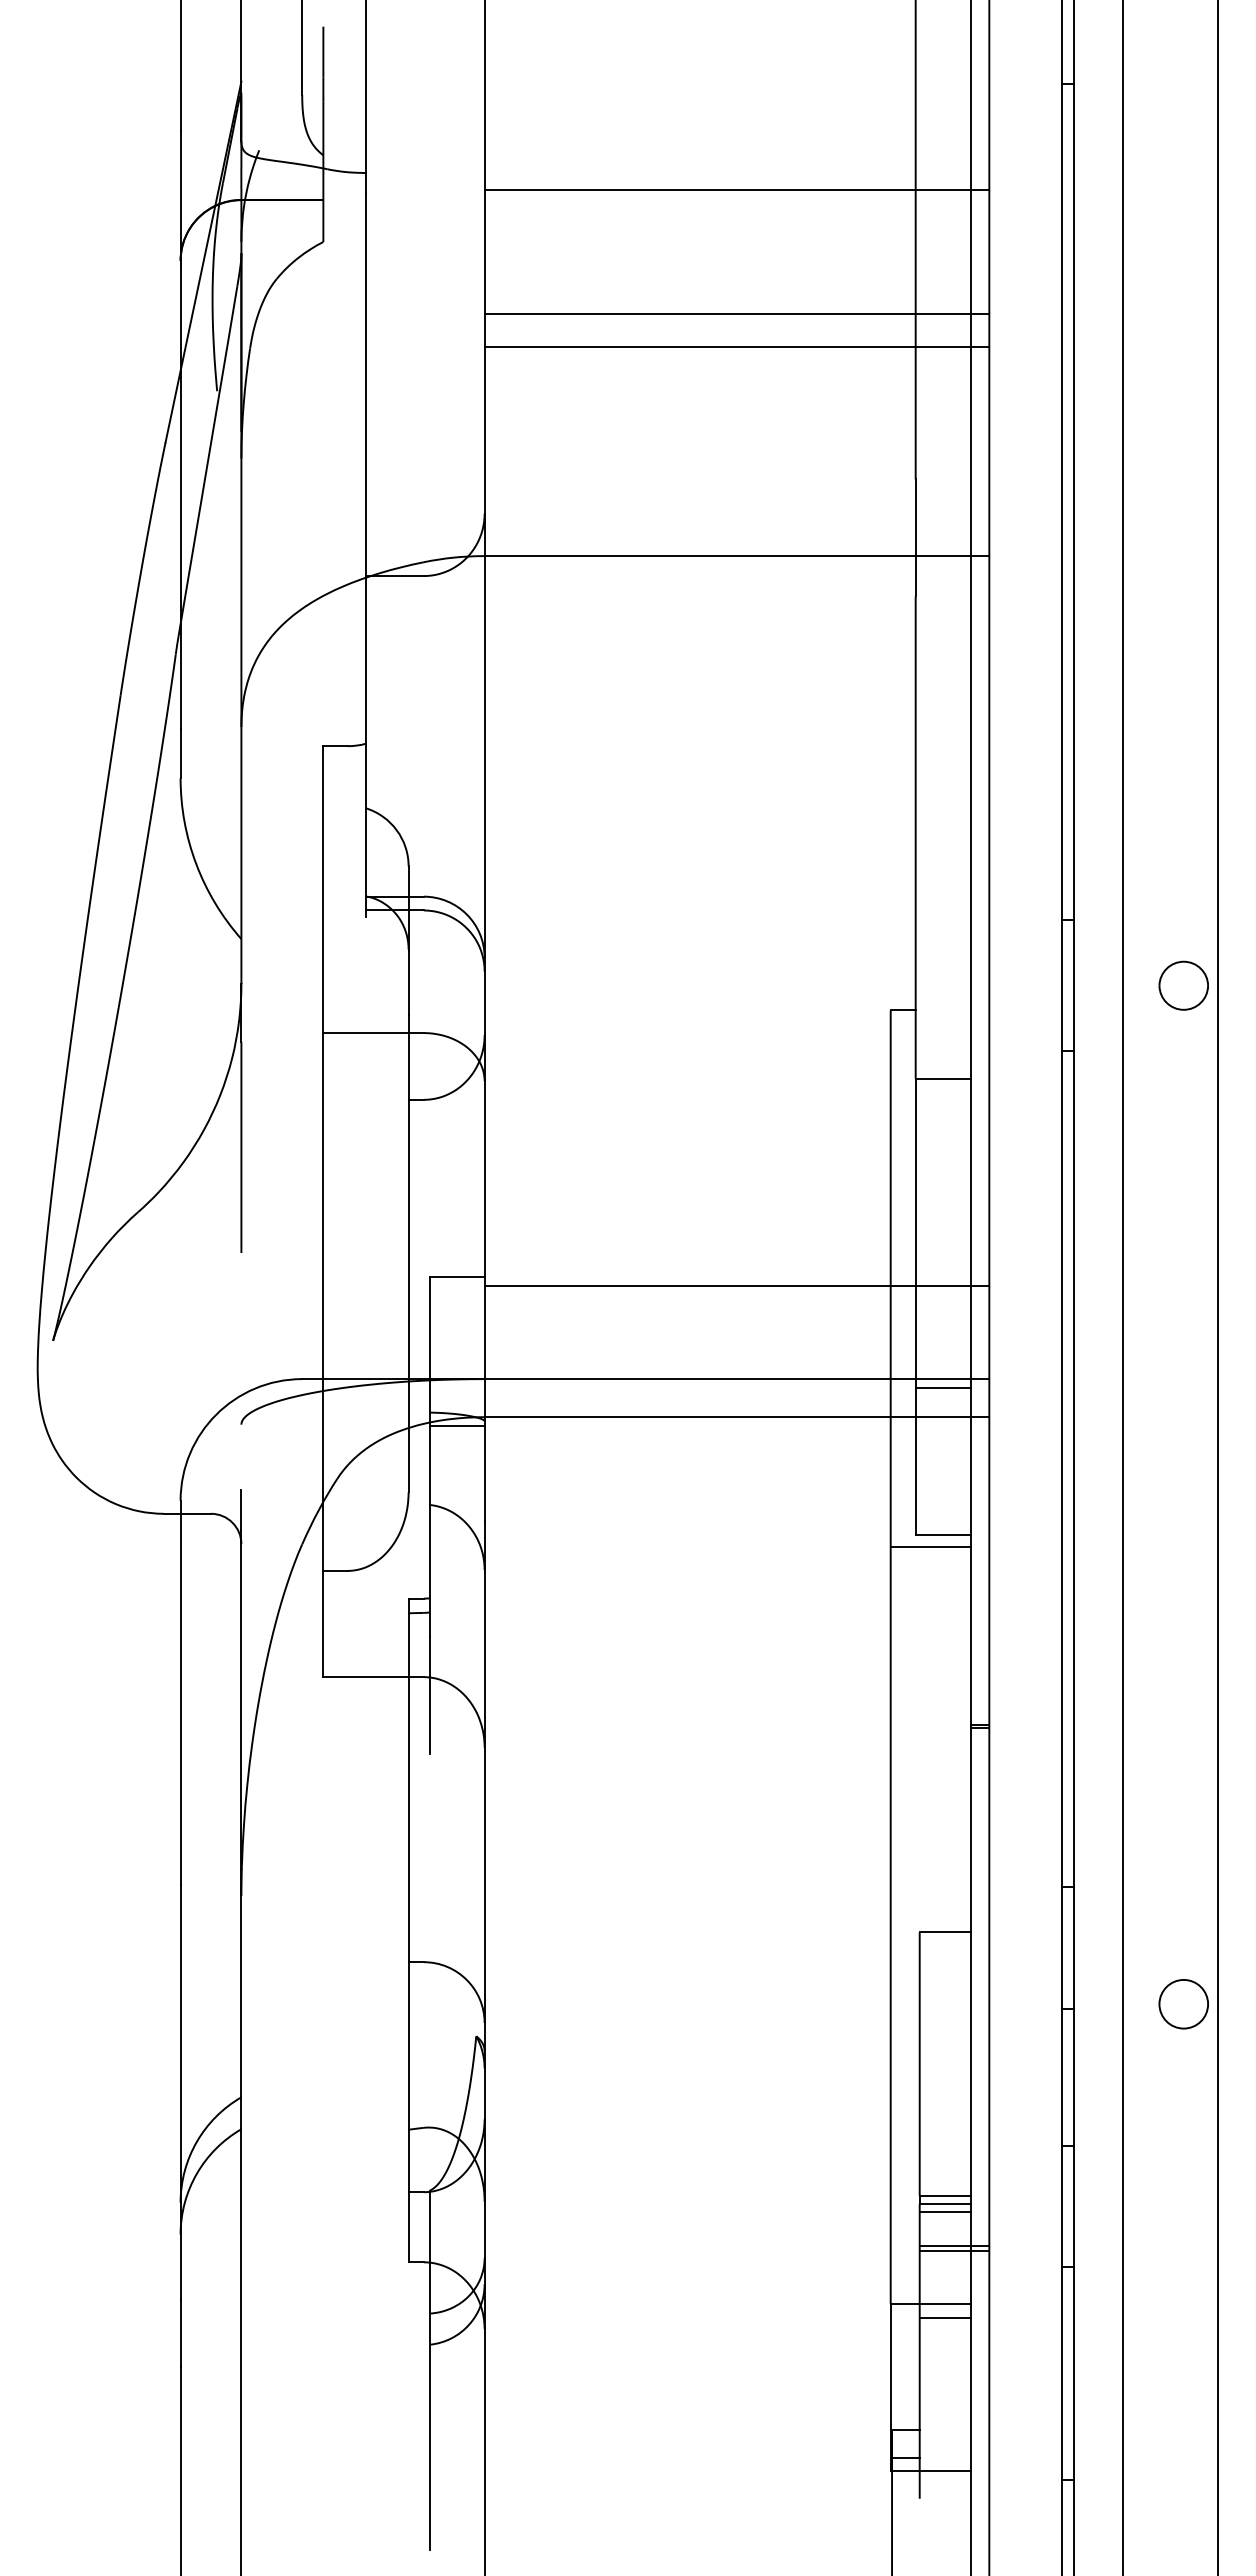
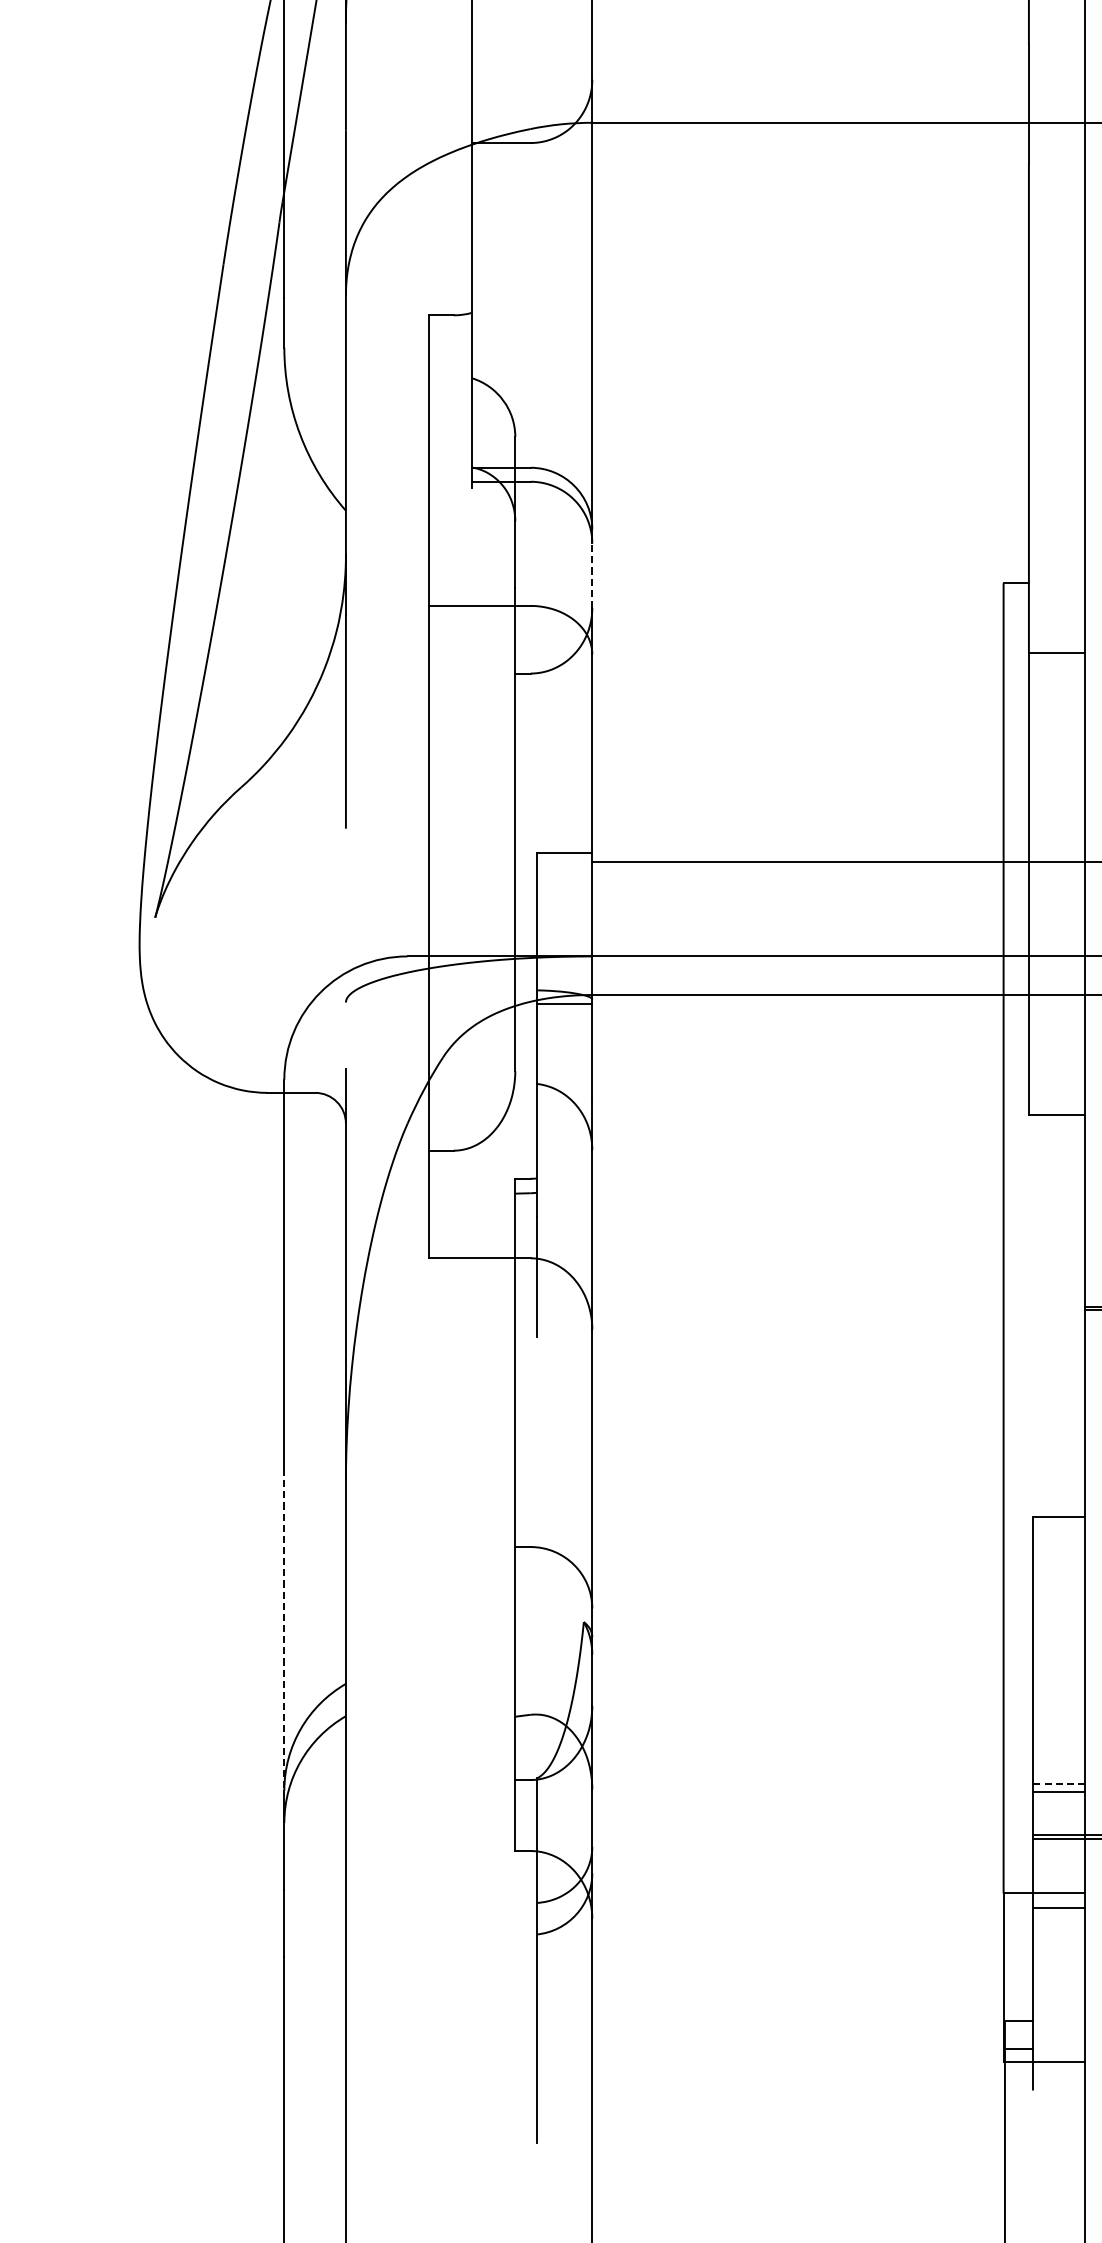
line: (484, 1003) -> (592, 575), solid -> dashed
line: (943, 1387) -> (1057, 964), removed
line: (930, 1546) -> (1043, 1125), removed
line: (180, 2043) -> (284, 1629), solid -> dashed
line: (945, 2195) -> (1059, 1783), solid -> dashed
line: (945, 2212) -> (1059, 1800), removed

